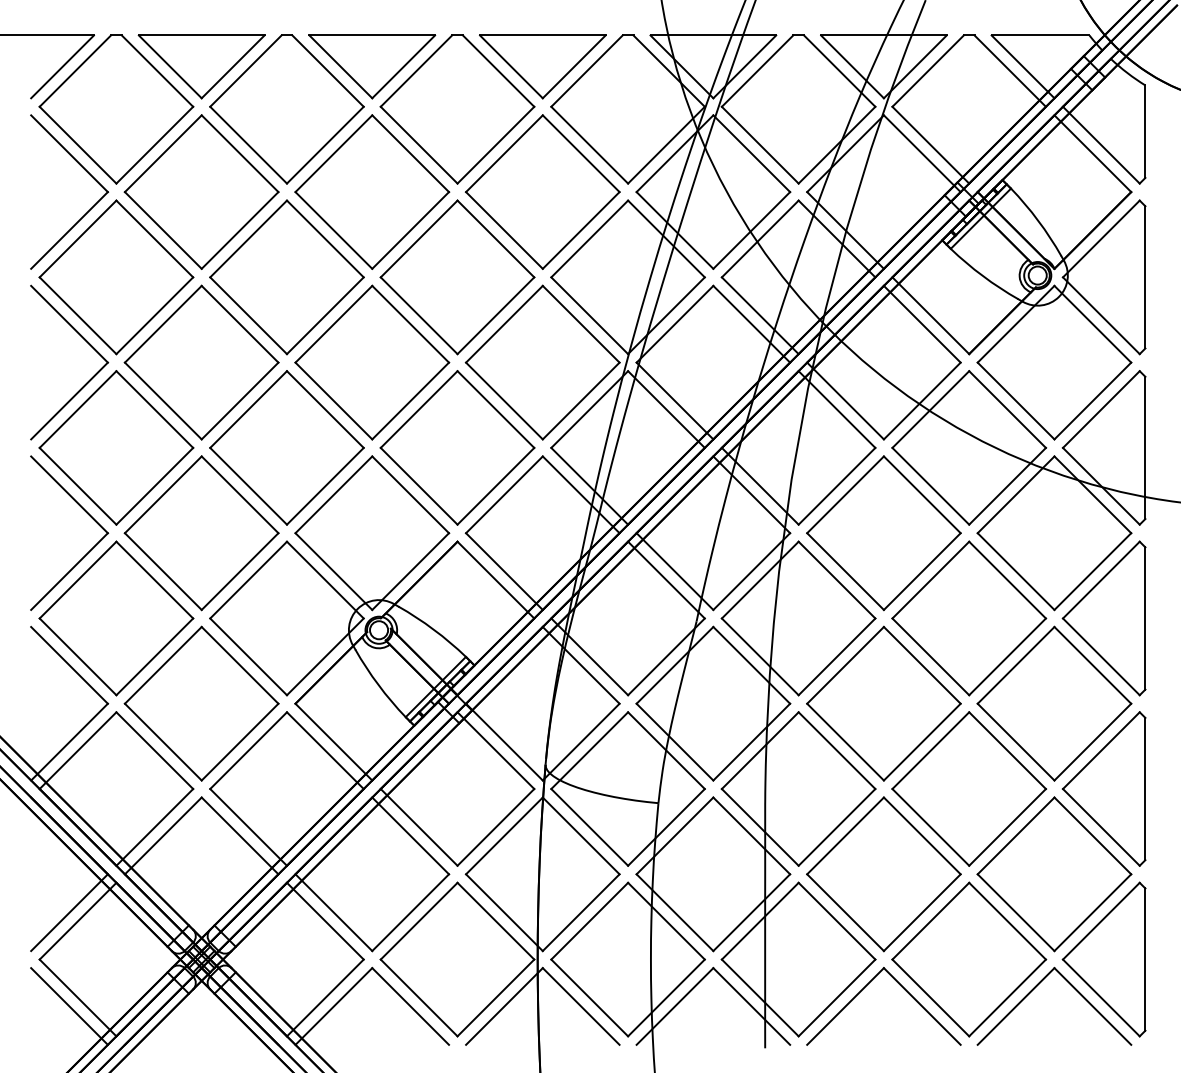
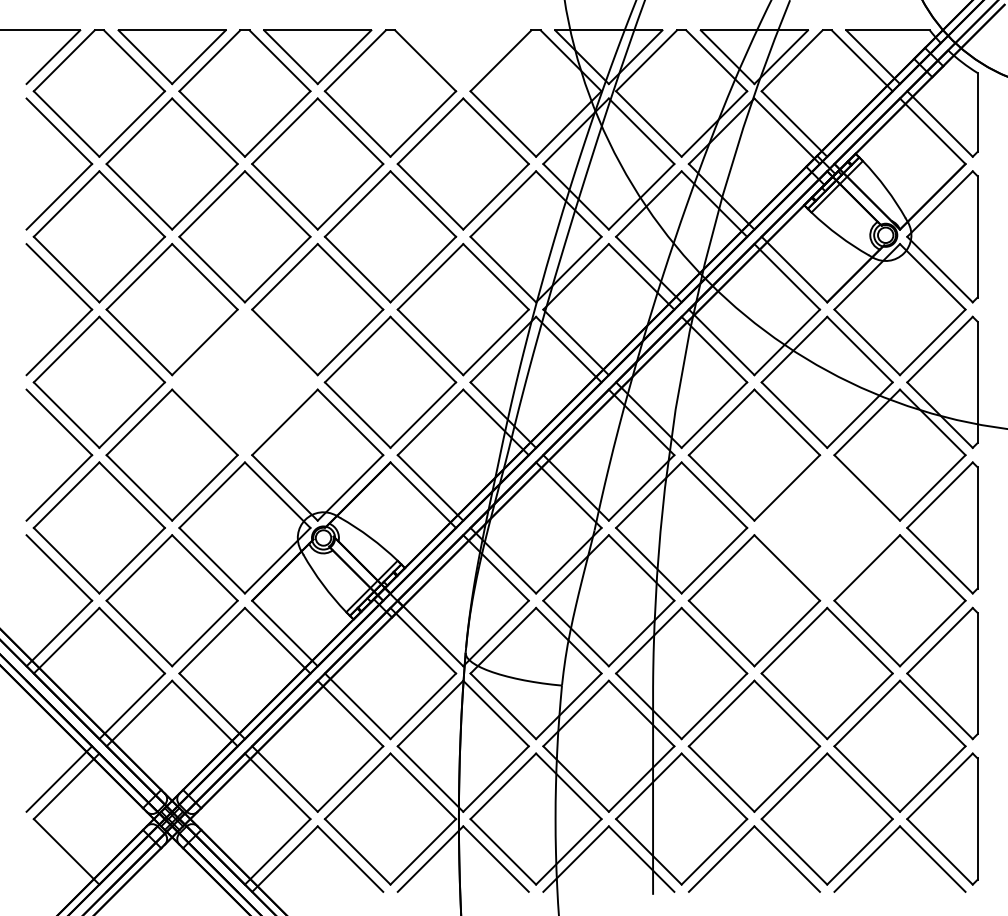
part: (542, 66) -> (463, 56), removed
part: (286, 447) -> (244, 382), removed
part: (969, 618) -> (827, 527), removed
line: (69, 1006) -> (59, 859), removed

